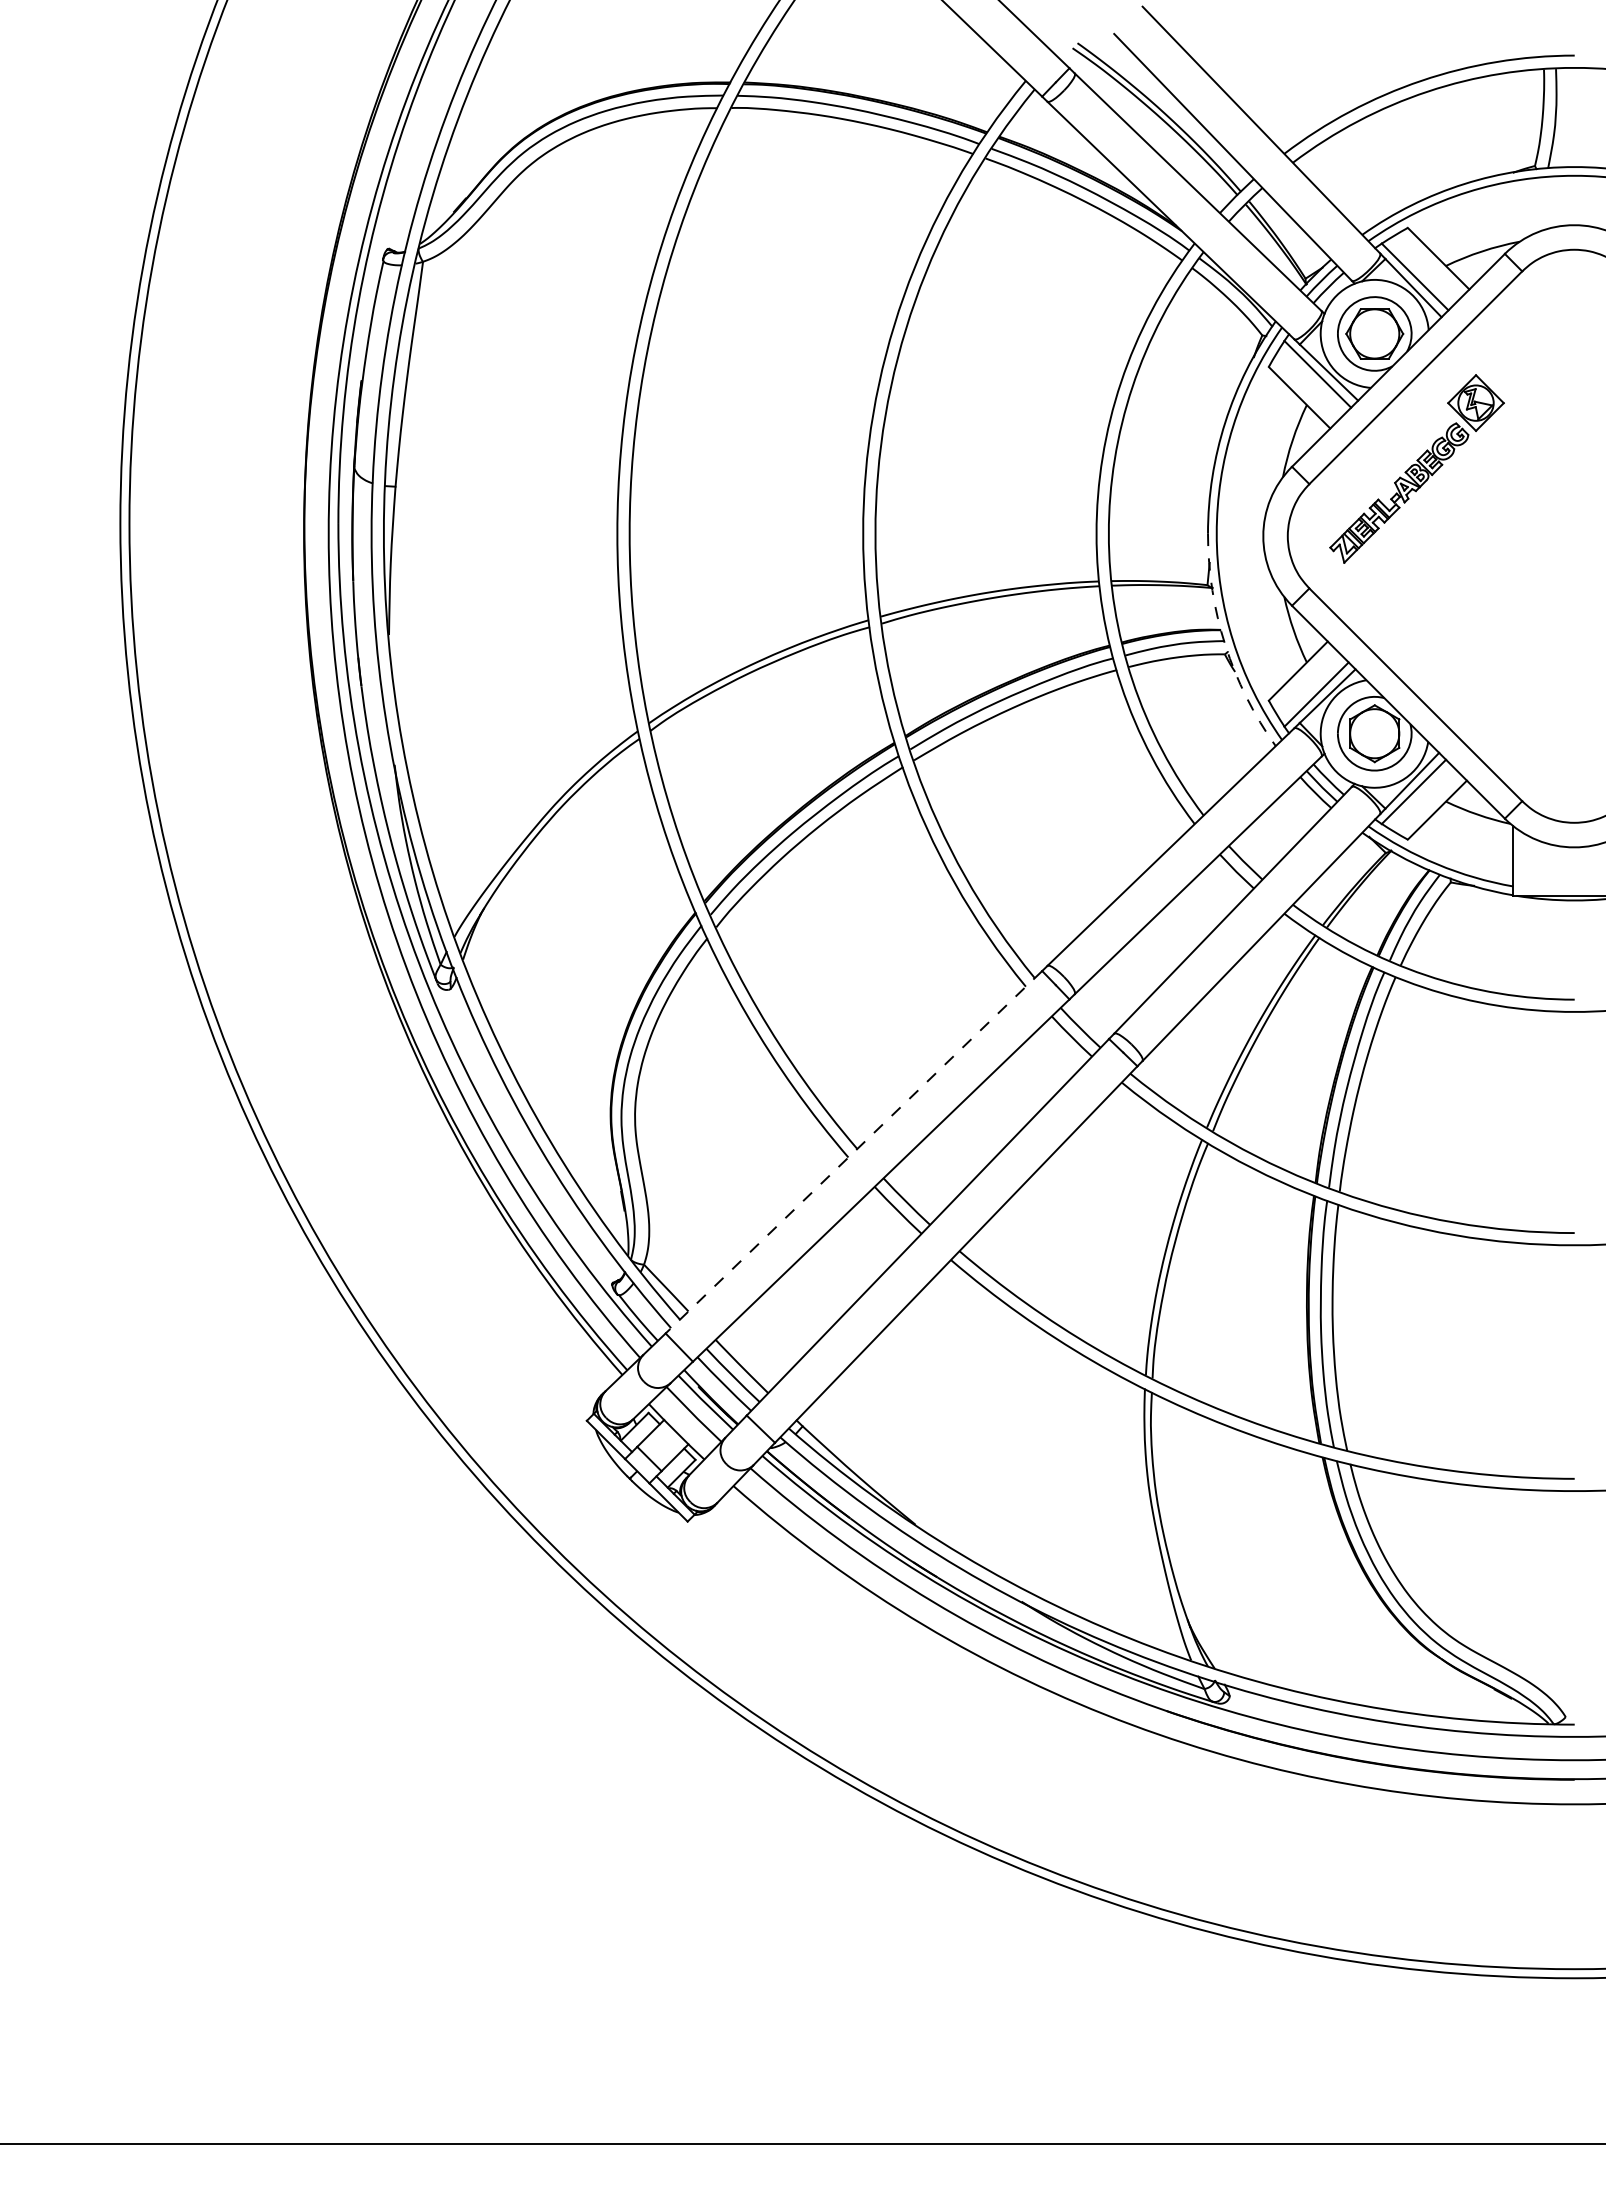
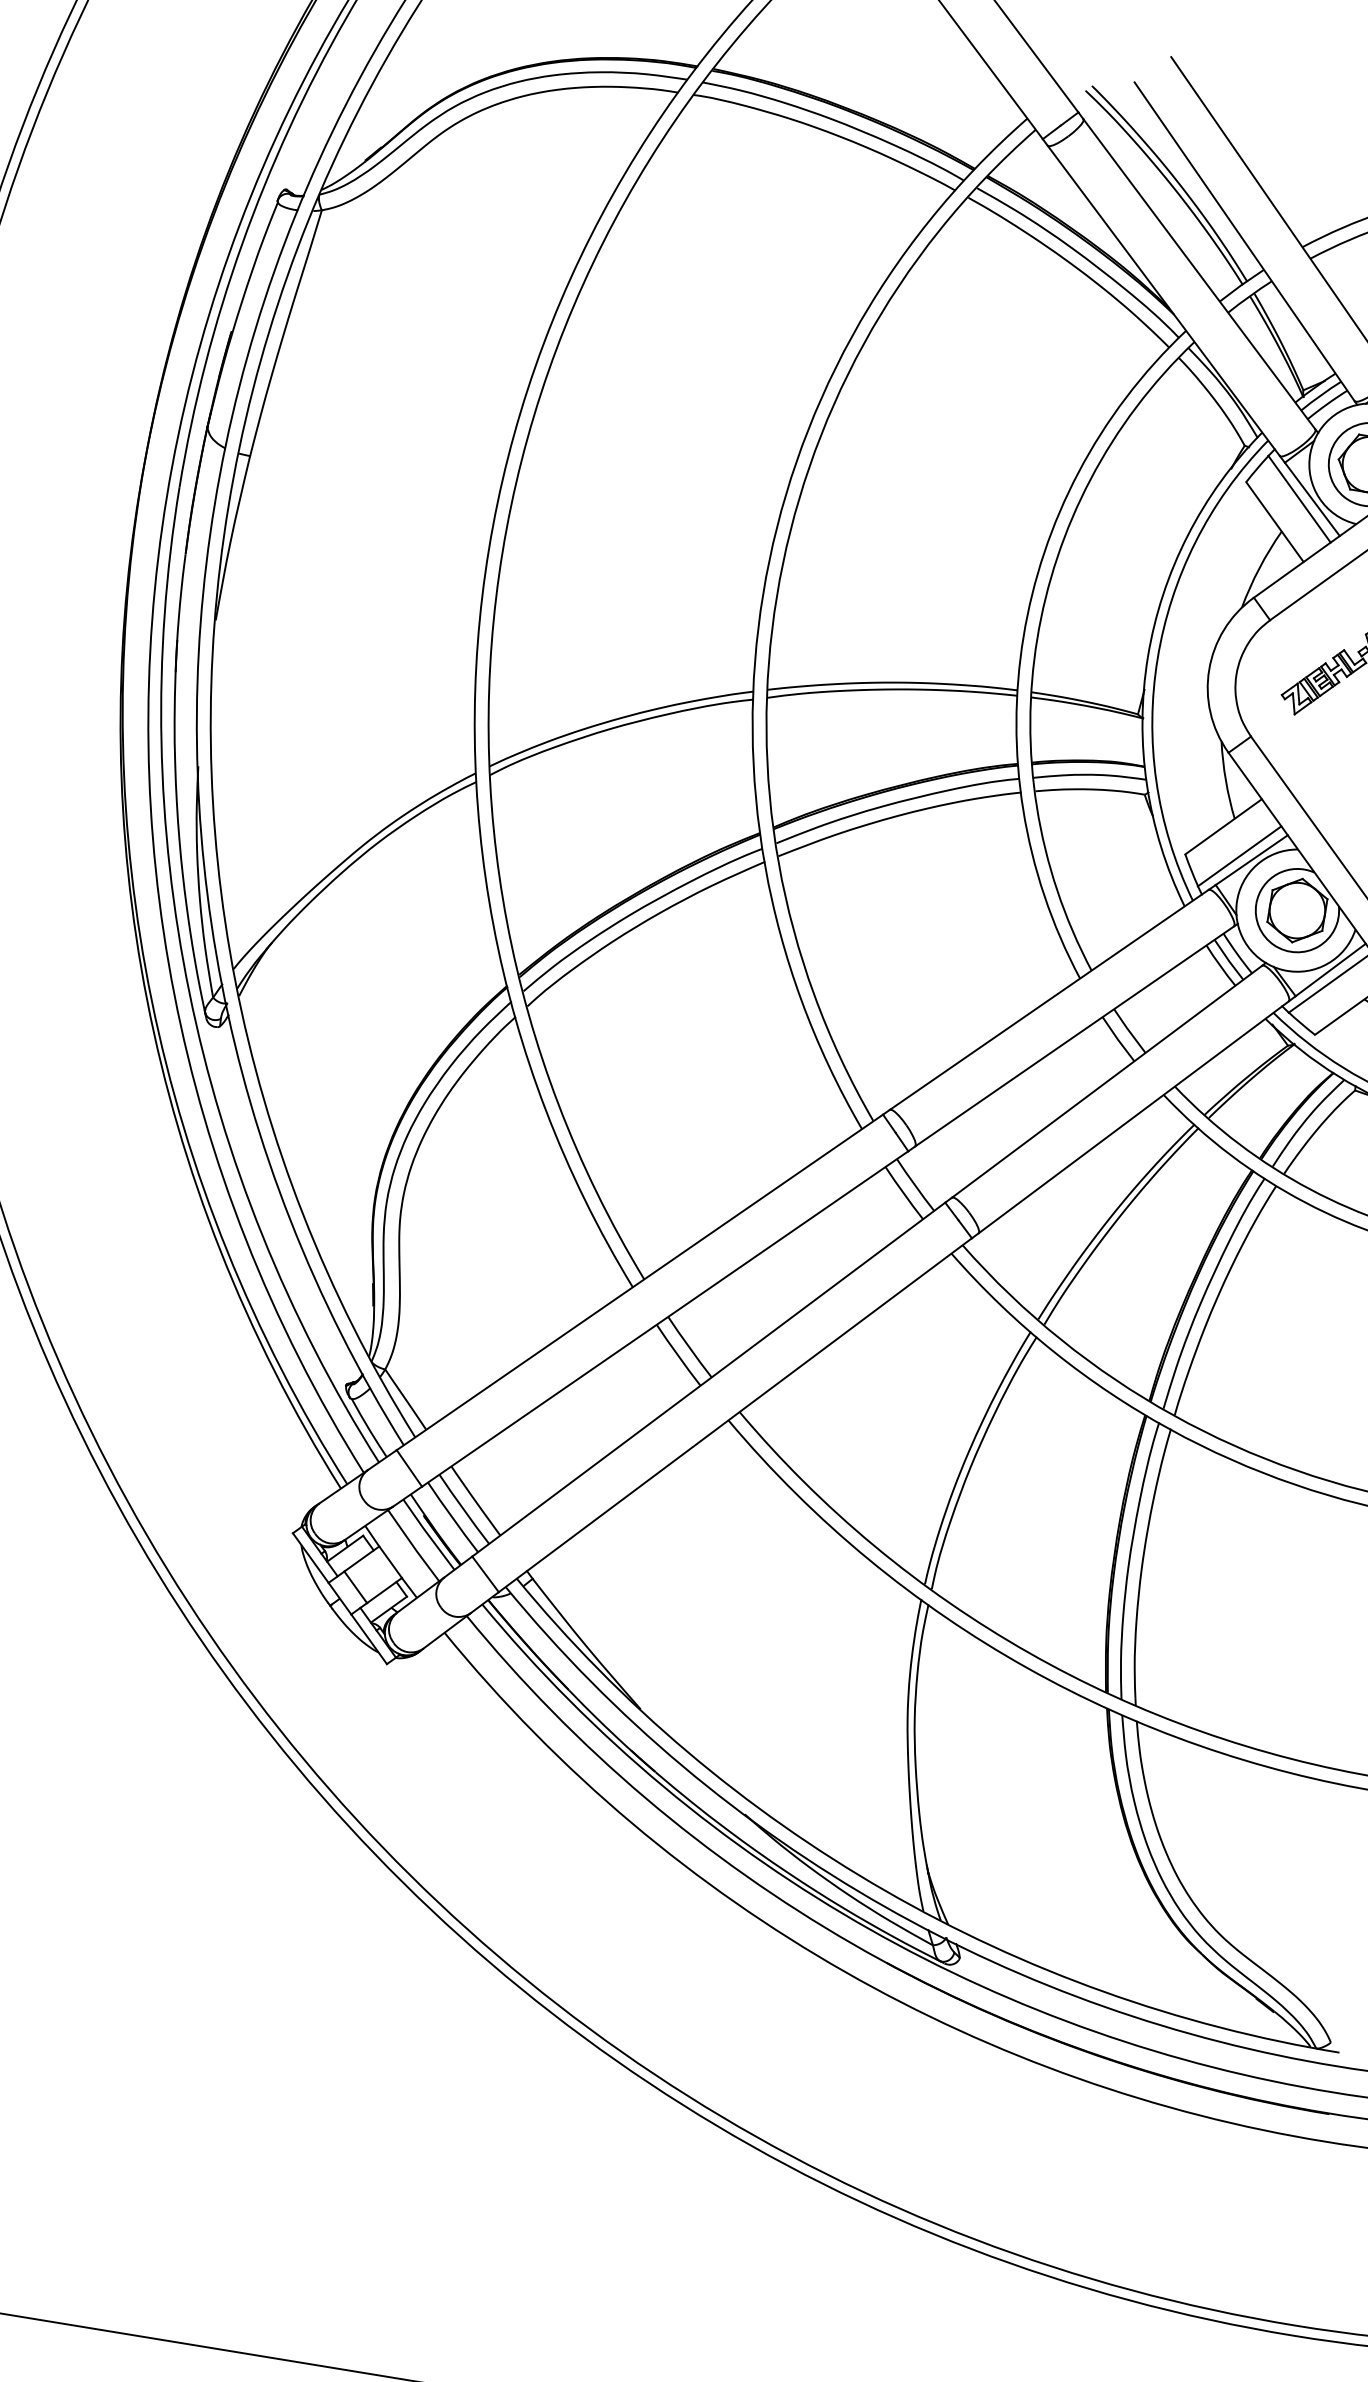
arc: (1225, 645) -> (1147, 784), dashed -> solid
line: (853, 1152) -> (639, 1282), dashed -> solid

